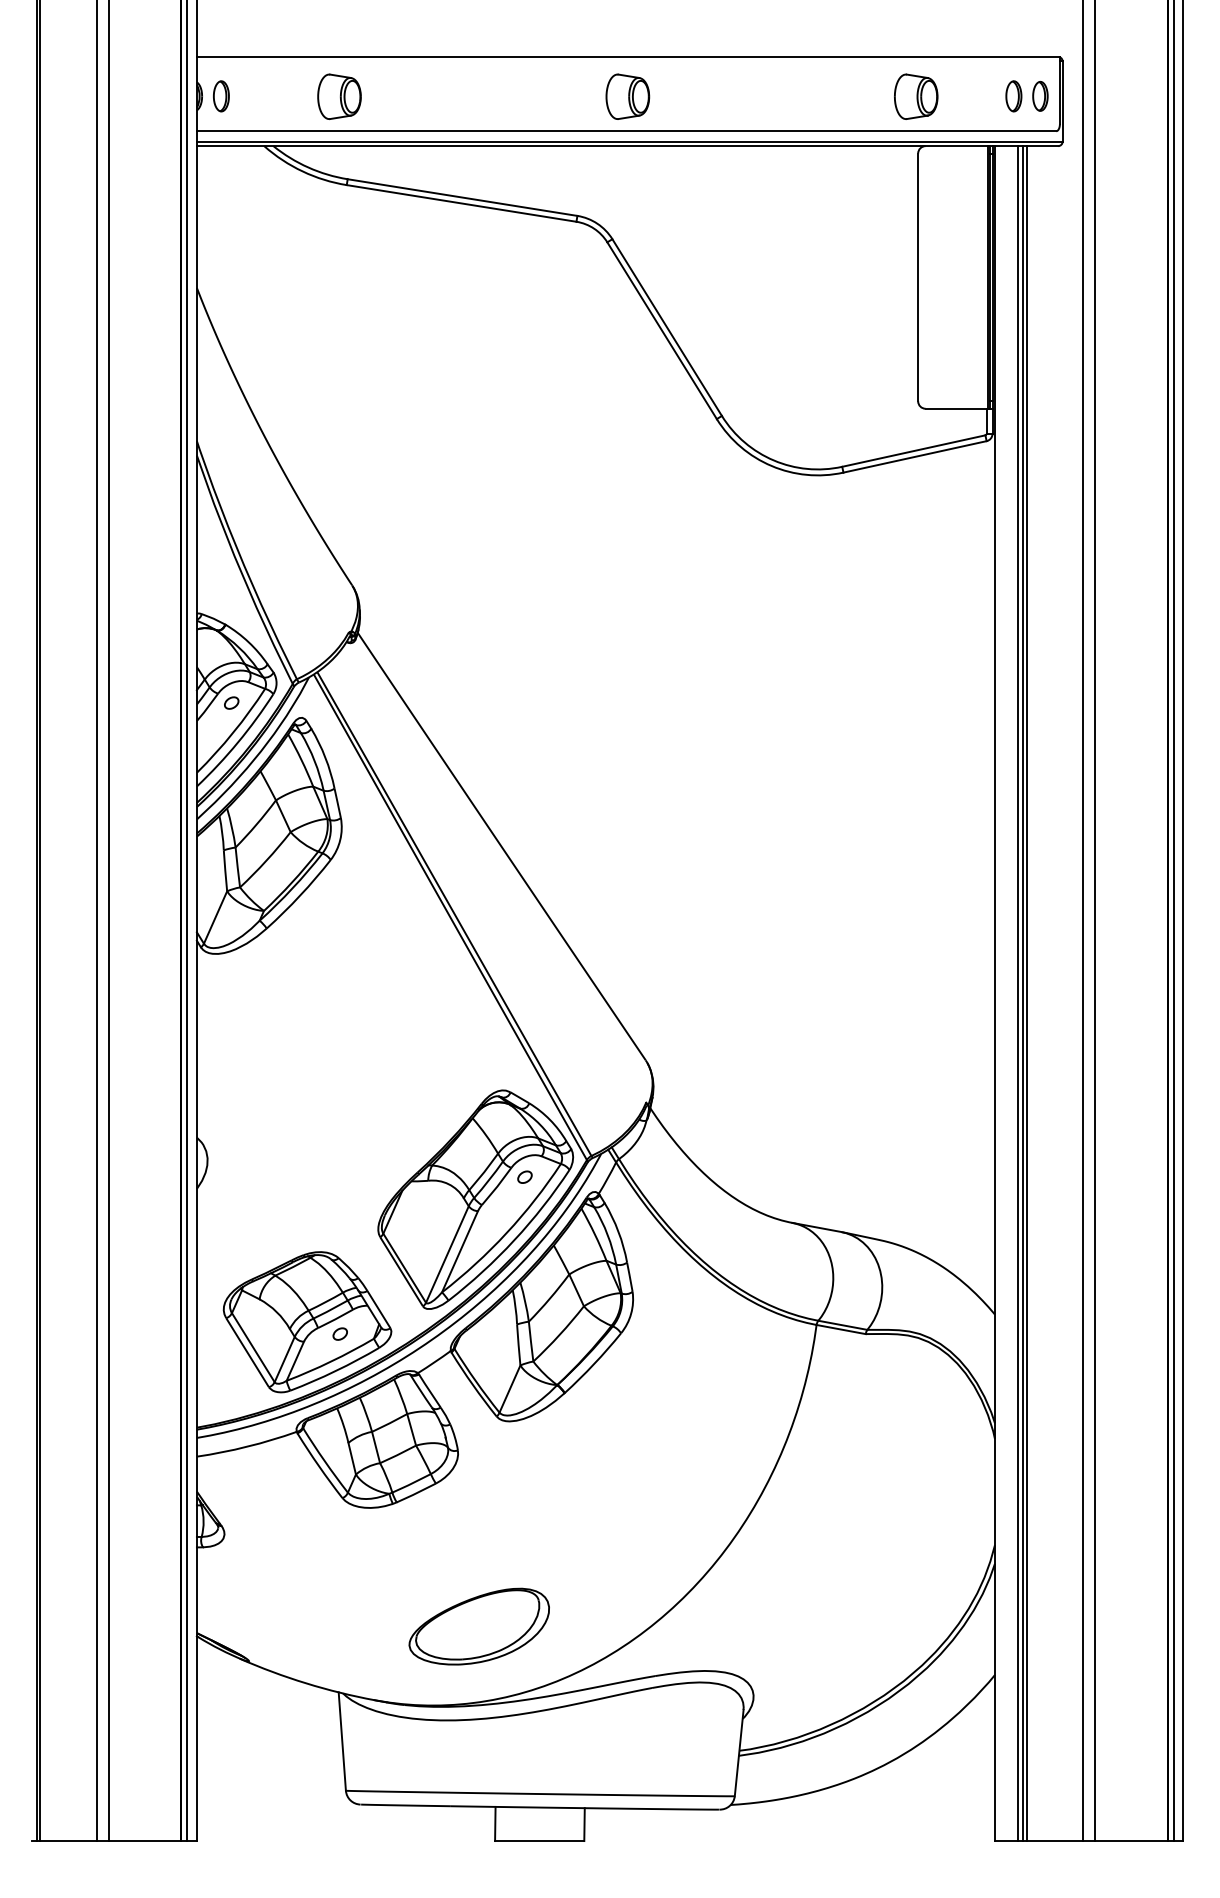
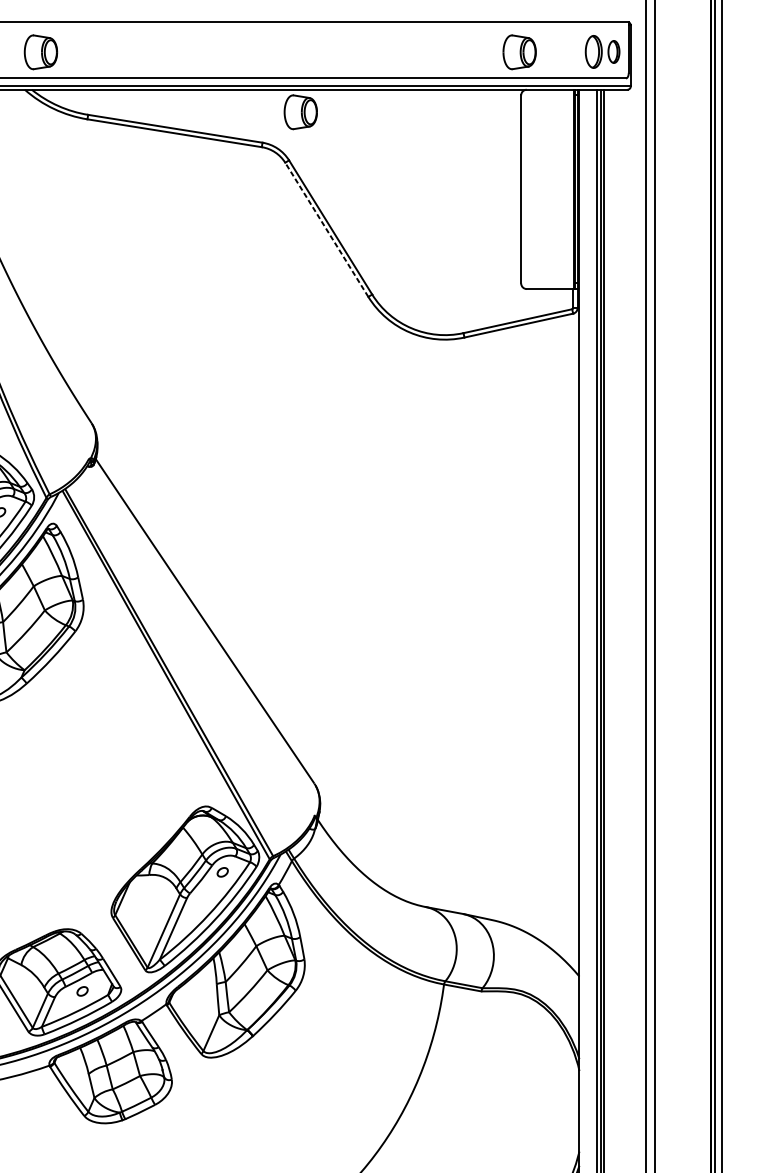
part: (339, 96) -> (40, 52), moved
part: (627, 96) -> (300, 112), moved
part: (1013, 96) -> (593, 52), size x1.4
line: (662, 330) -> (327, 229), solid -> dashed

